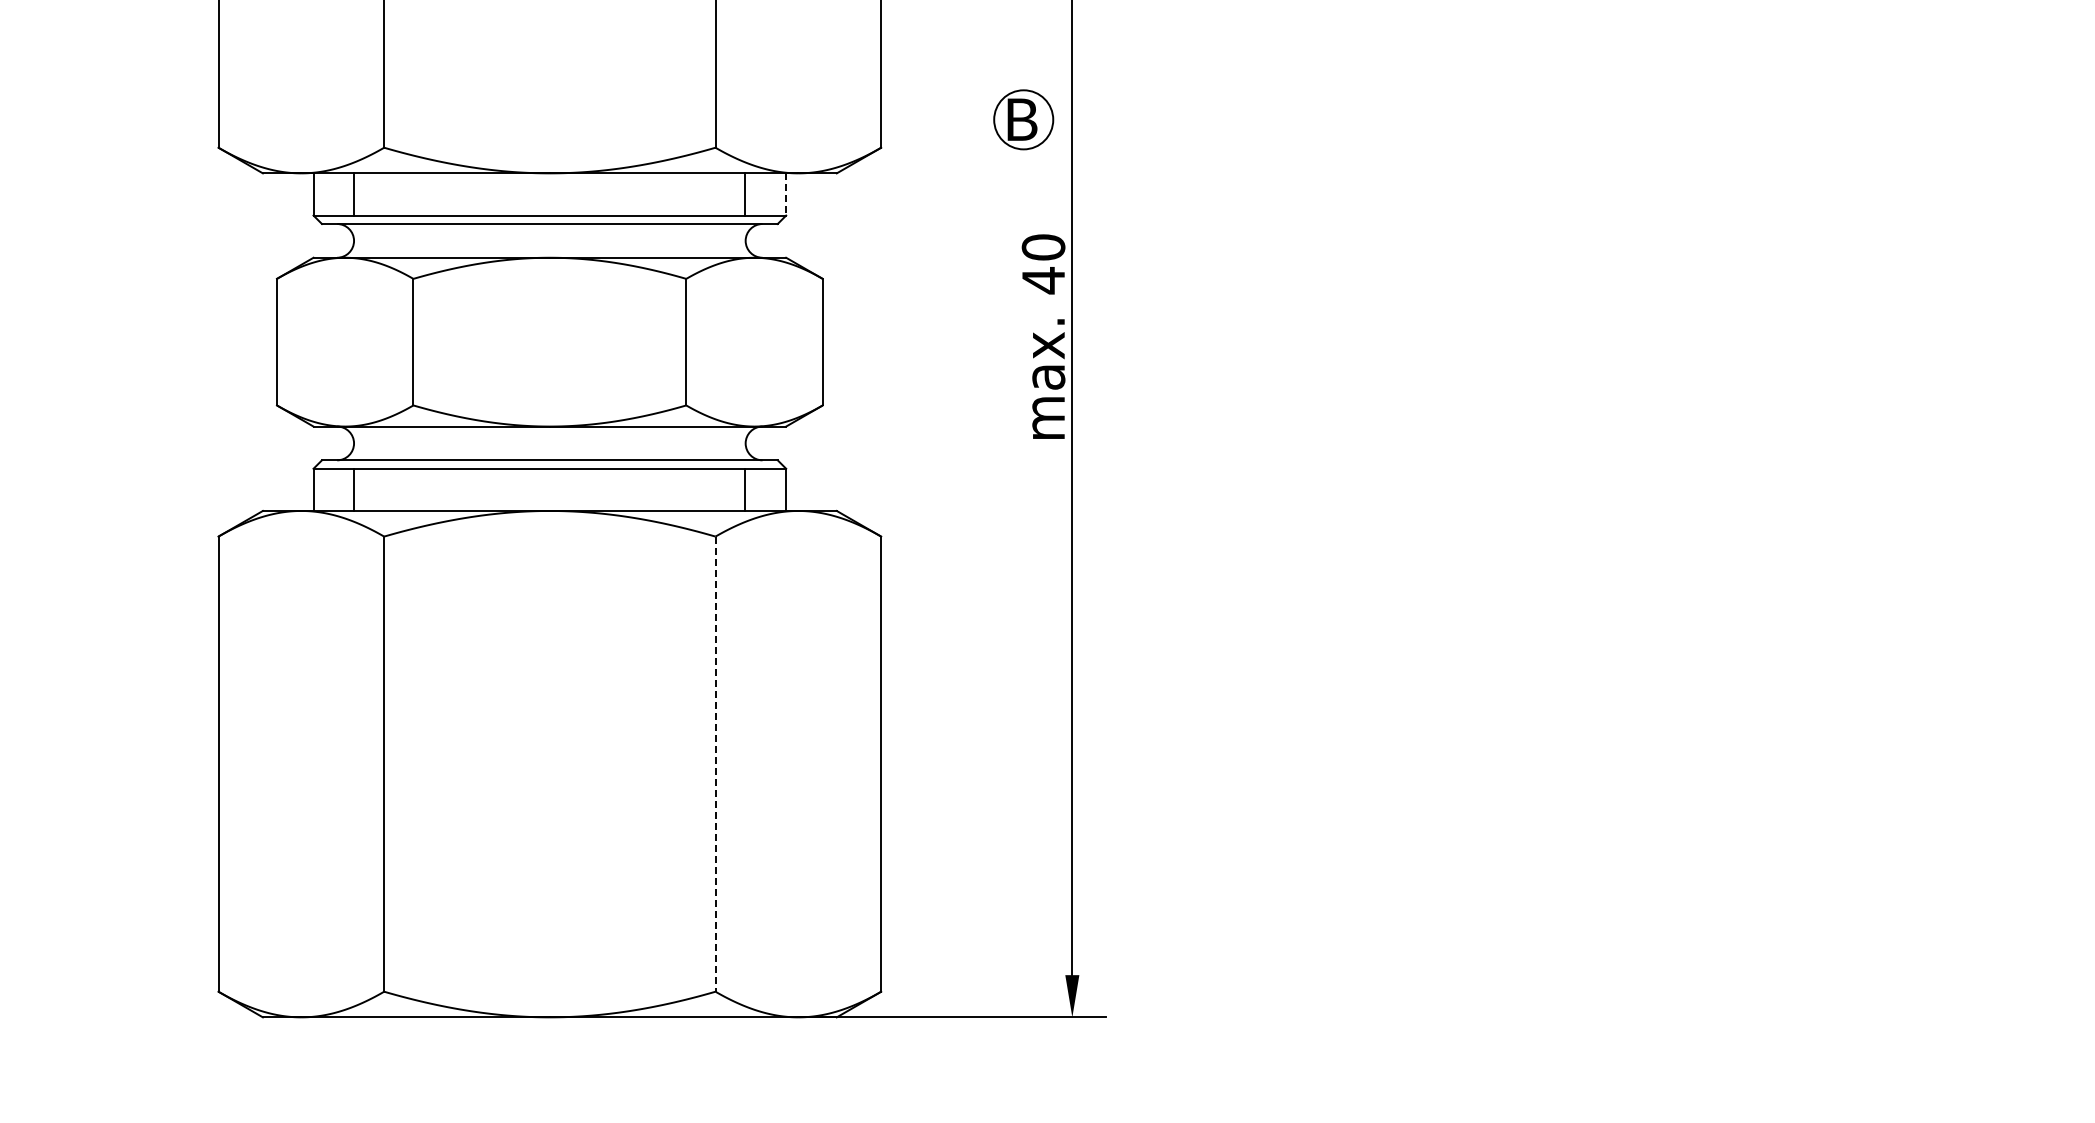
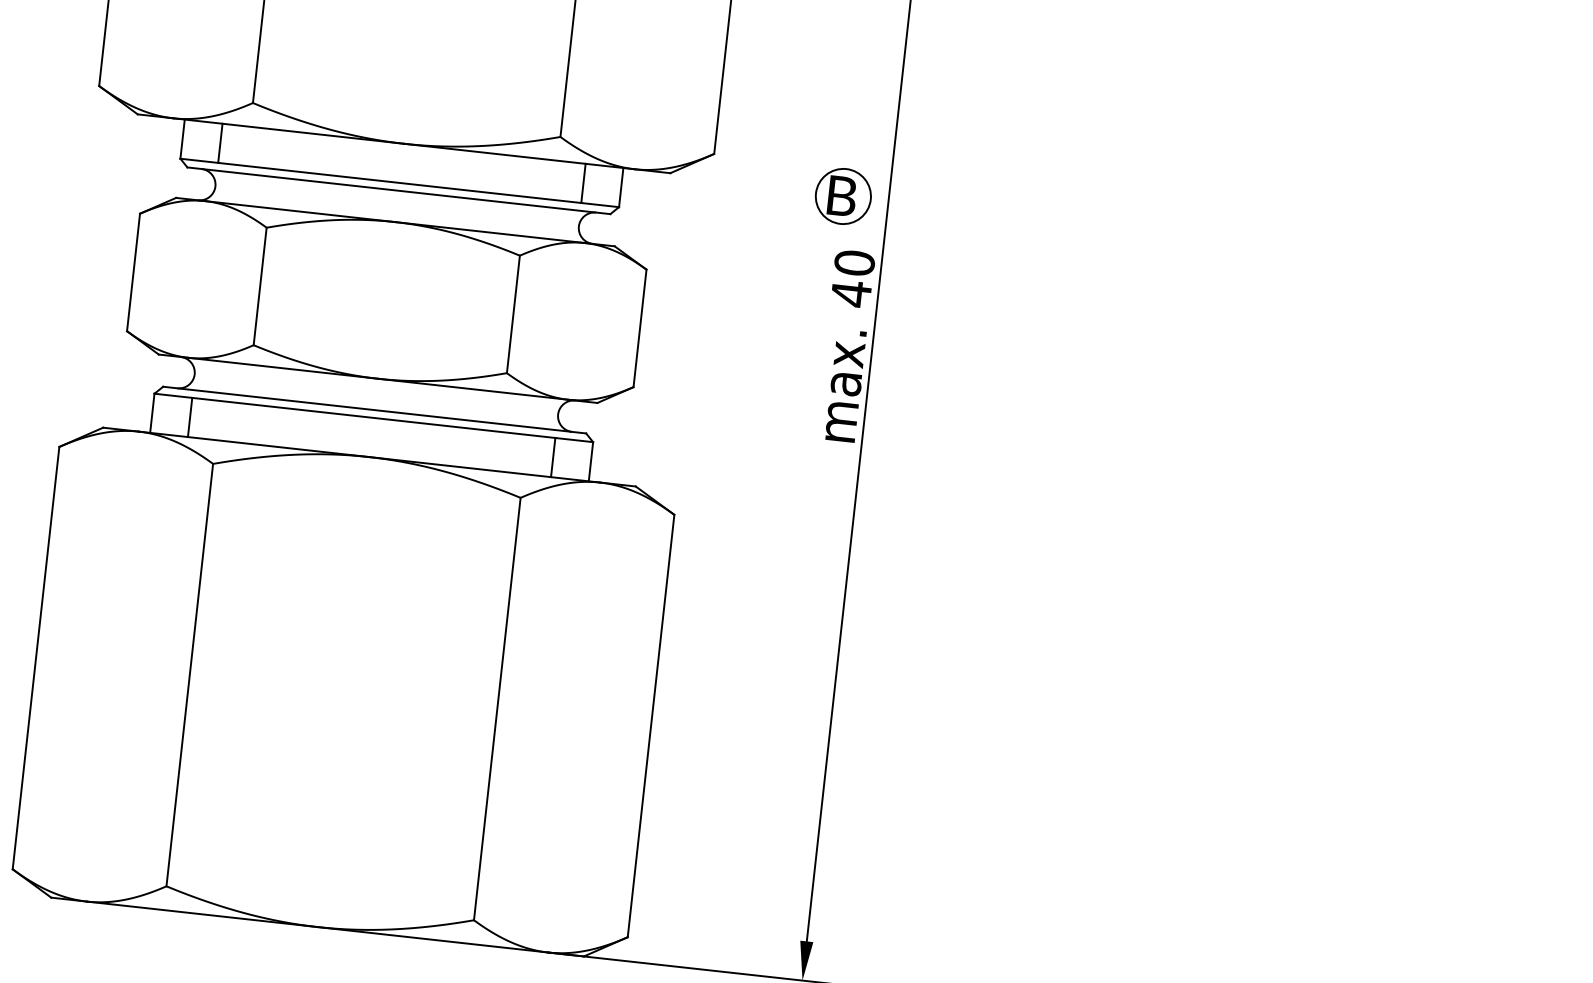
part: (1023, 119) -> (843, 196), moved
line: (786, 194) -> (621, 187), dashed -> solid
line: (715, 764) -> (497, 709), dashed -> solid

